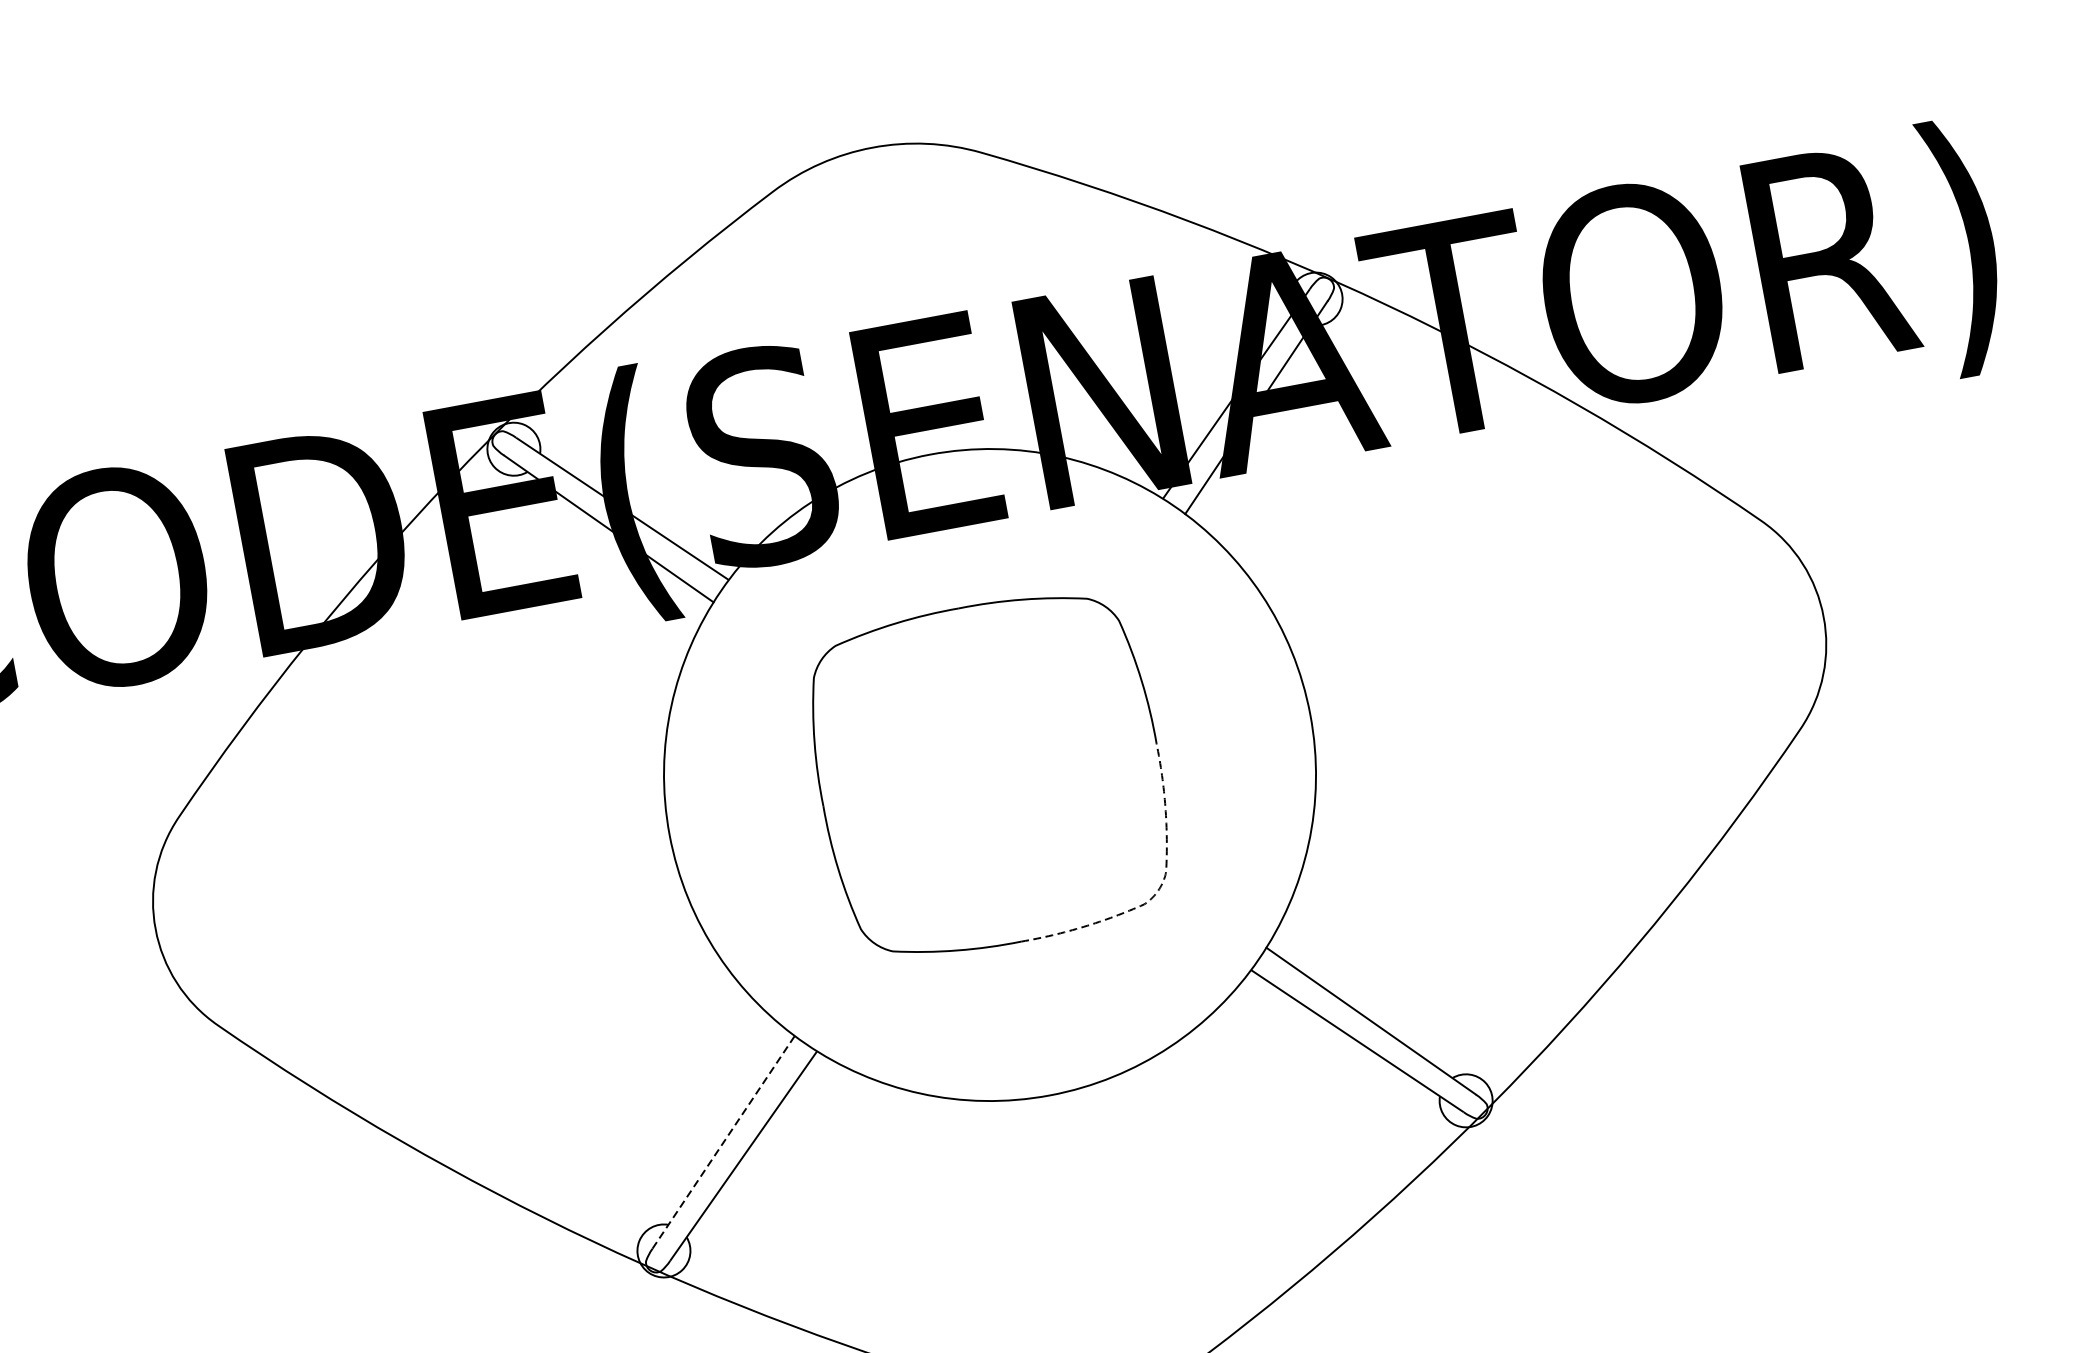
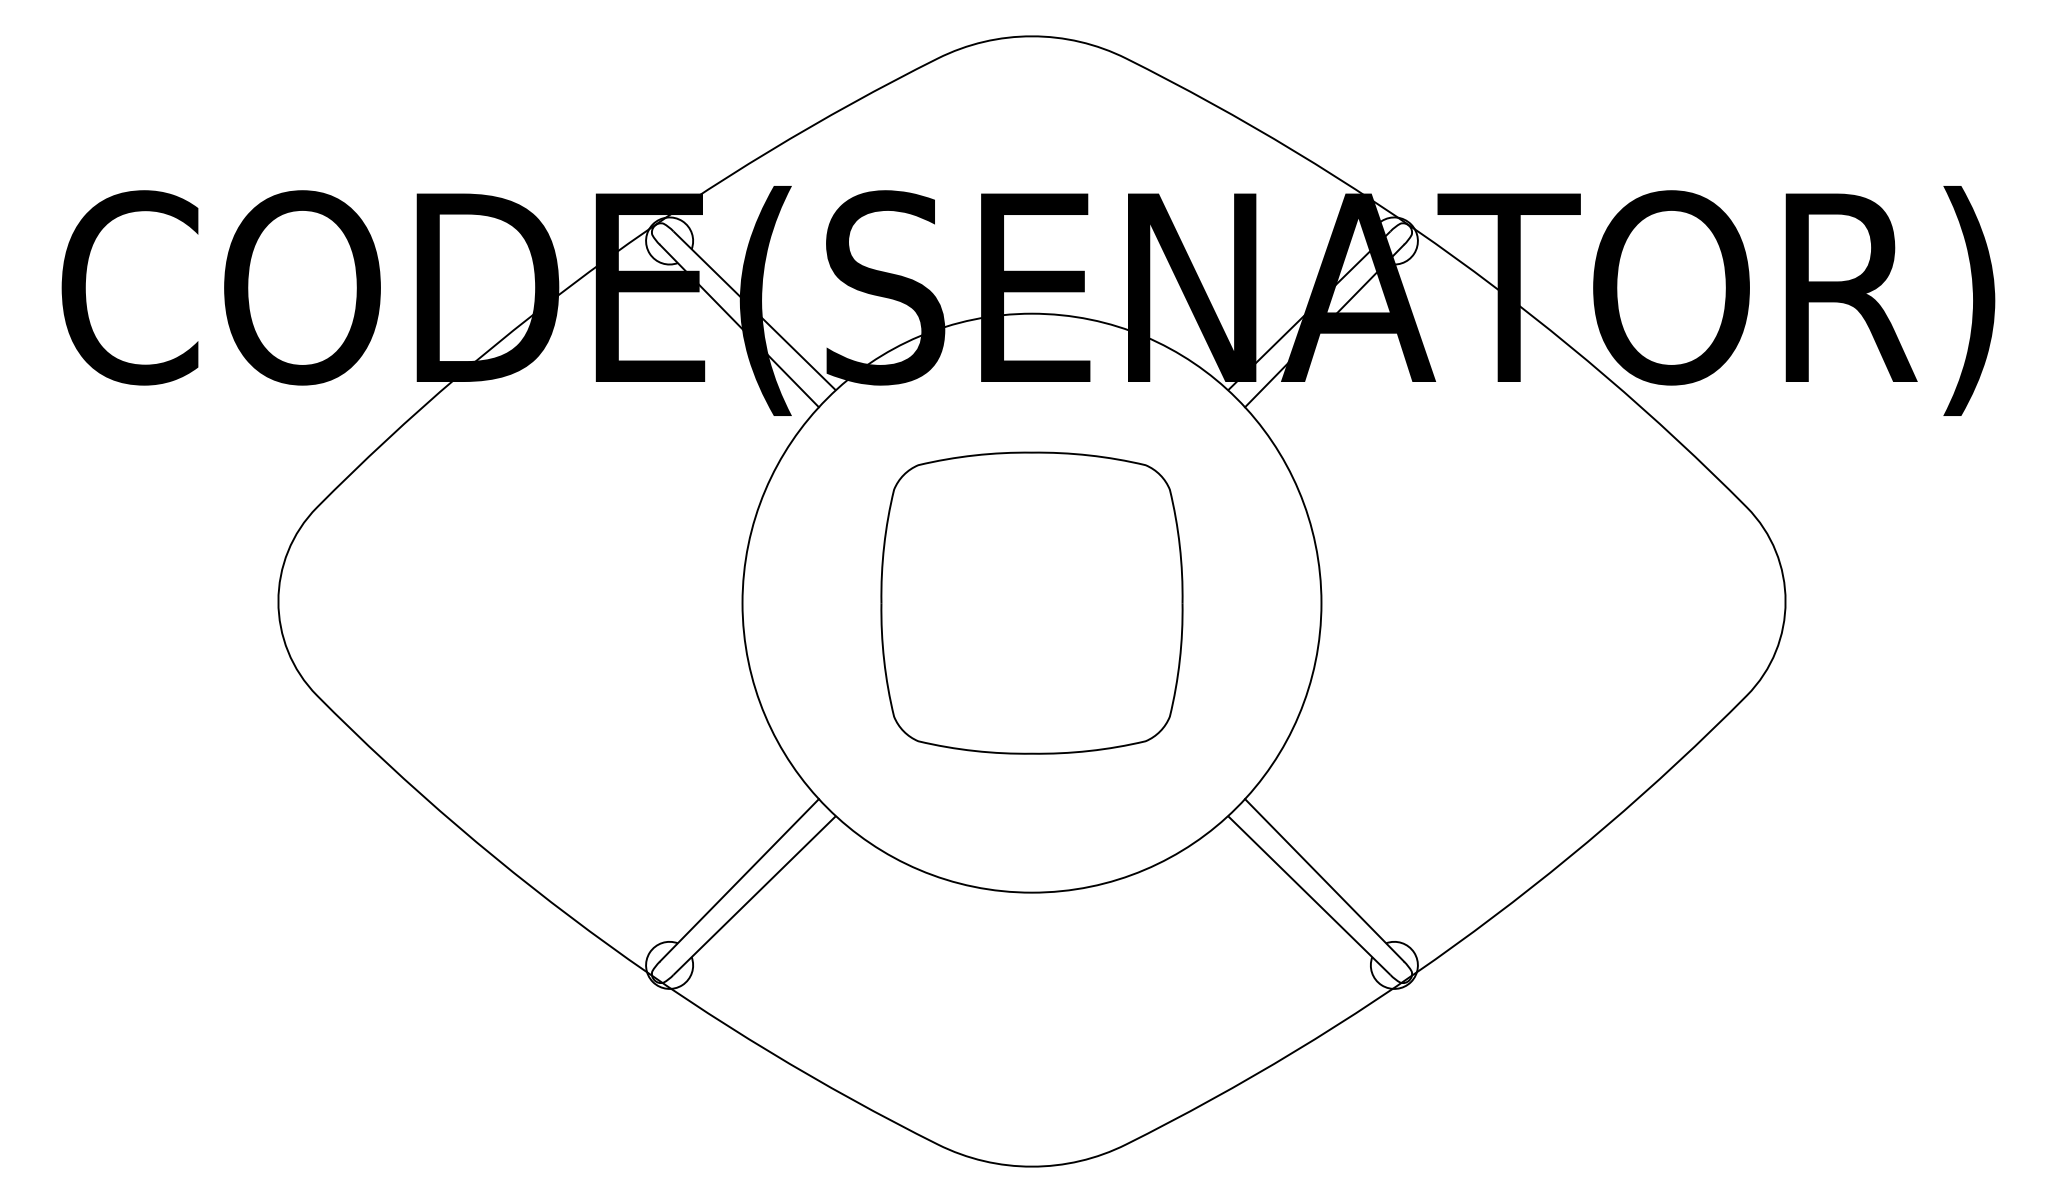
line: (1158, 890) -> (1160, 731), dashed -> solid
line: (723, 1142) -> (739, 880), dashed -> solid

